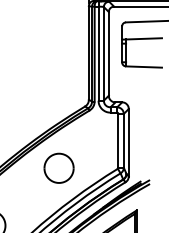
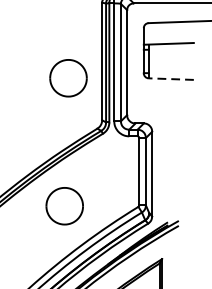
part: (61, 65) -> (67, 77), added
line: (143, 67) -> (170, 79), solid -> dashed

